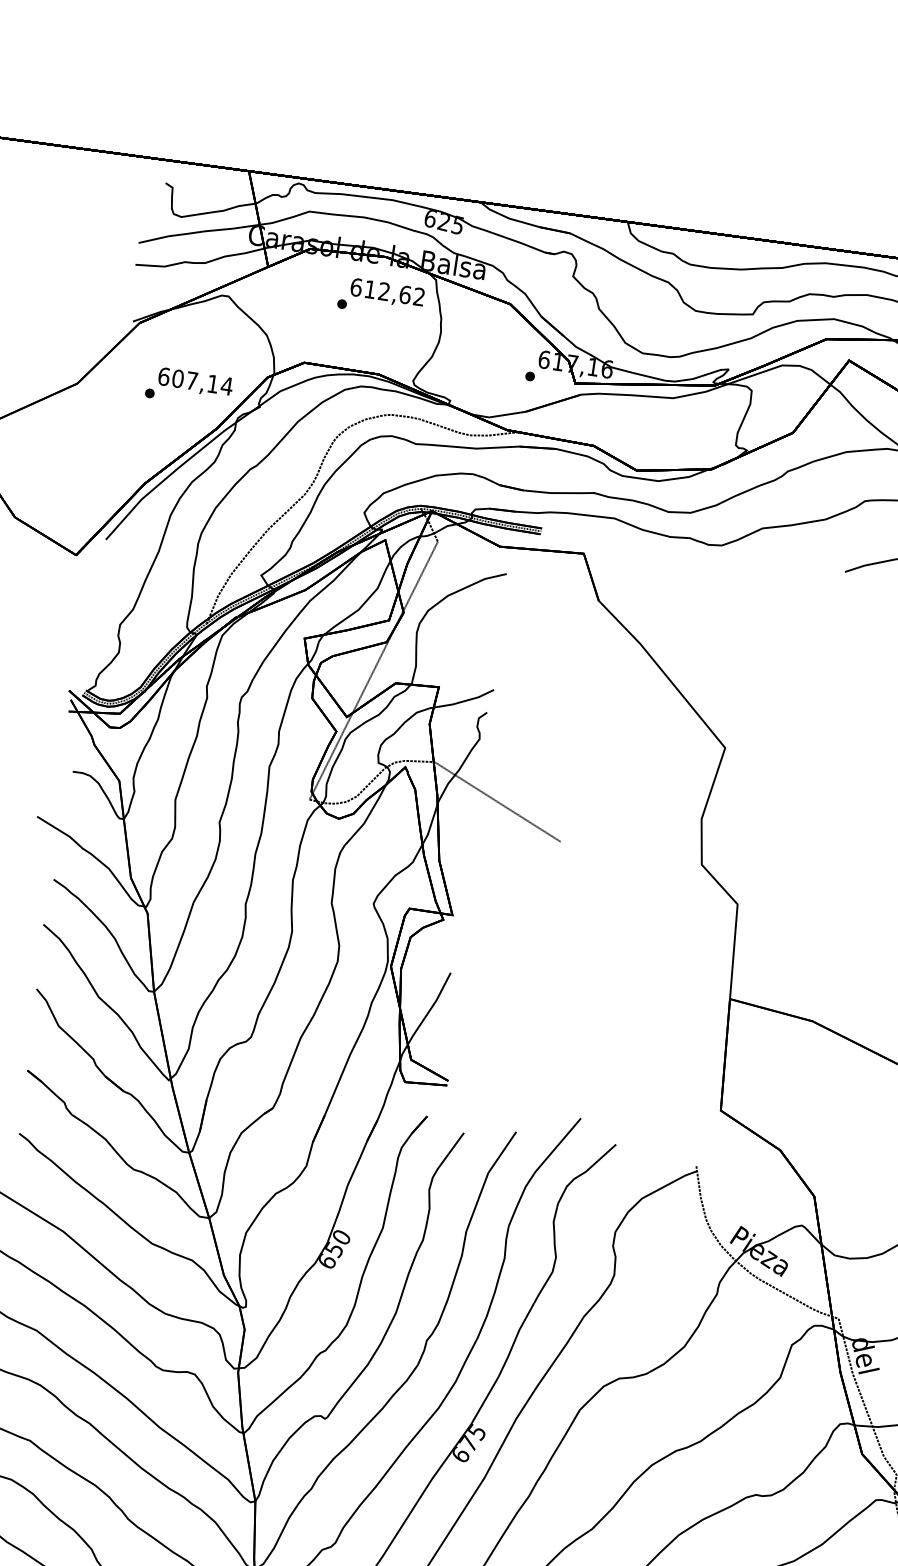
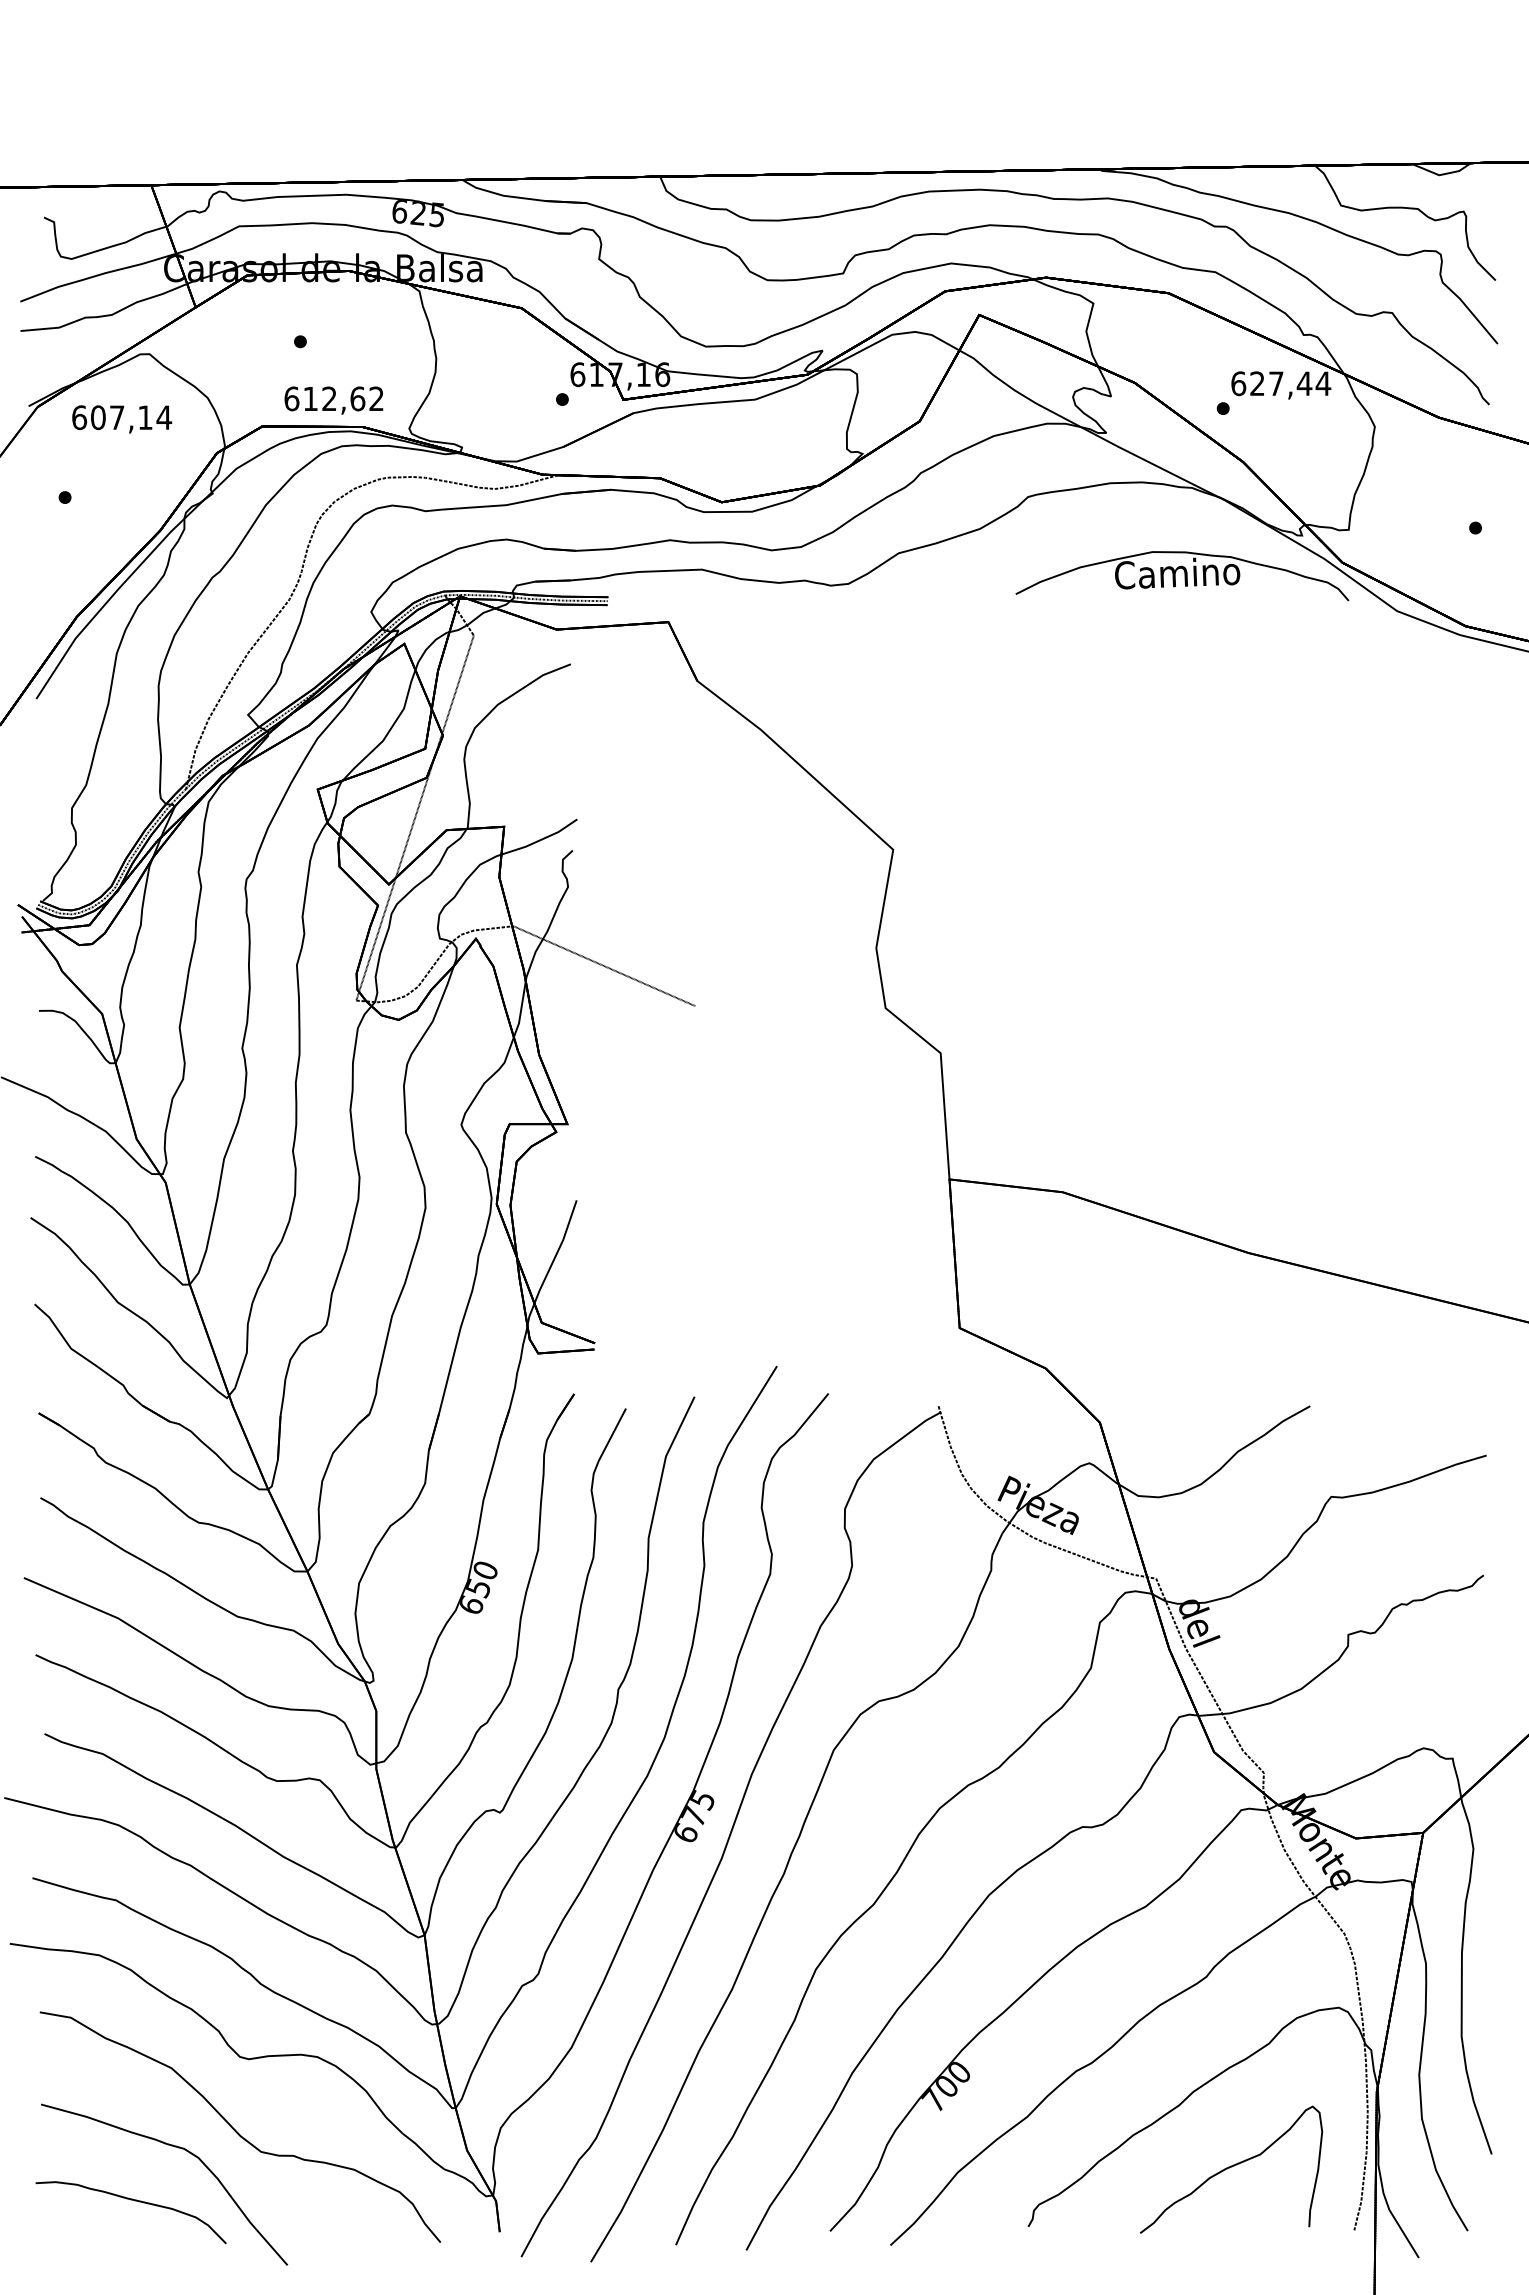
text: (387, 293) -> (333, 400), moved
text: (195, 382) -> (122, 419), moved

